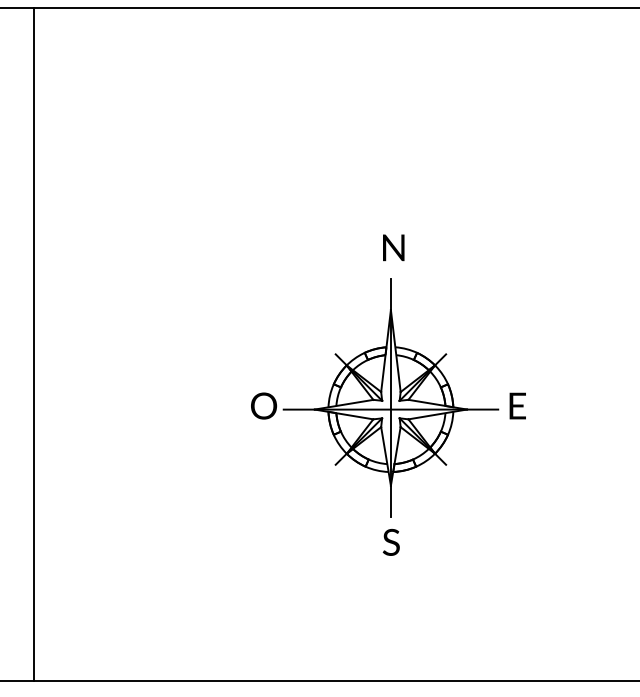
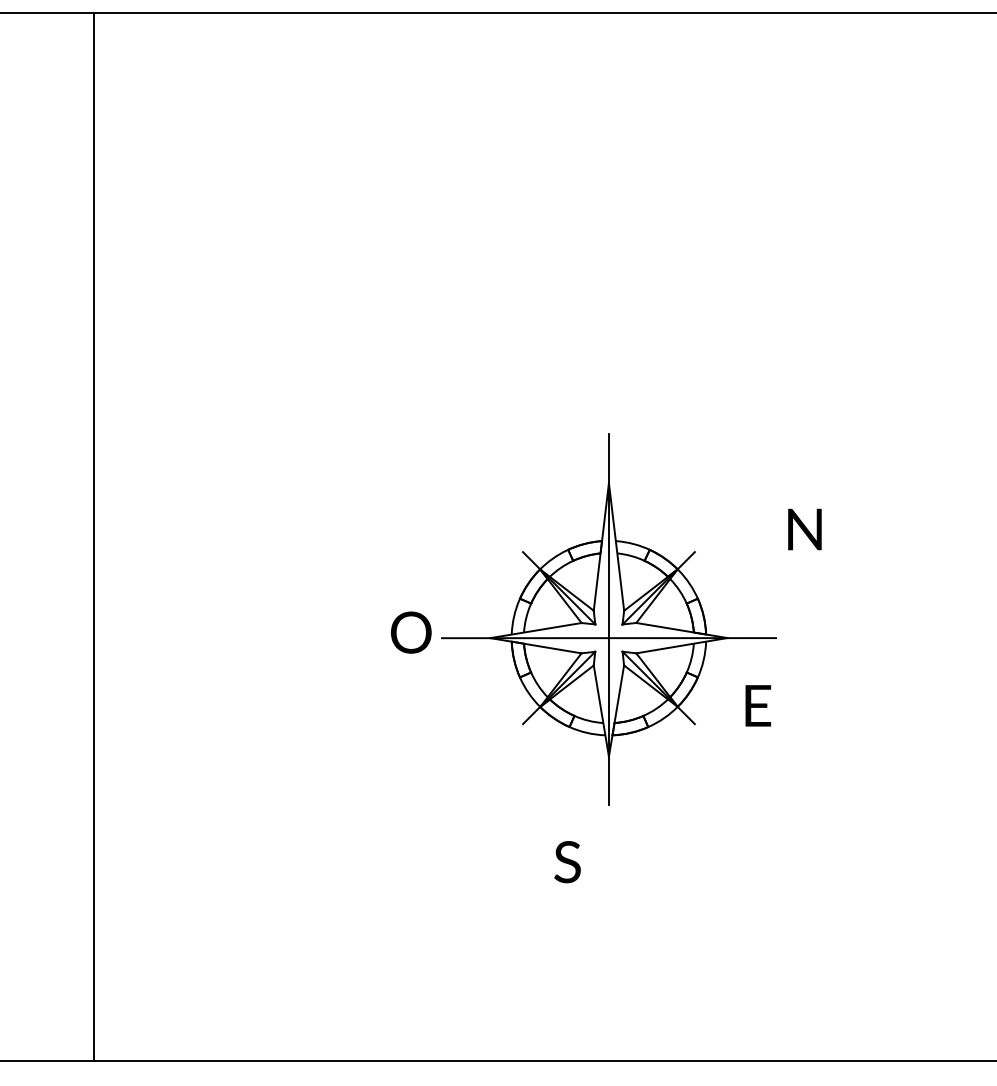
text: (393, 247) -> (804, 528), moved
line: (34, 344) -> (94, 536), moved
text: (517, 405) -> (757, 704), moved
text: (390, 542) -> (566, 862), moved

